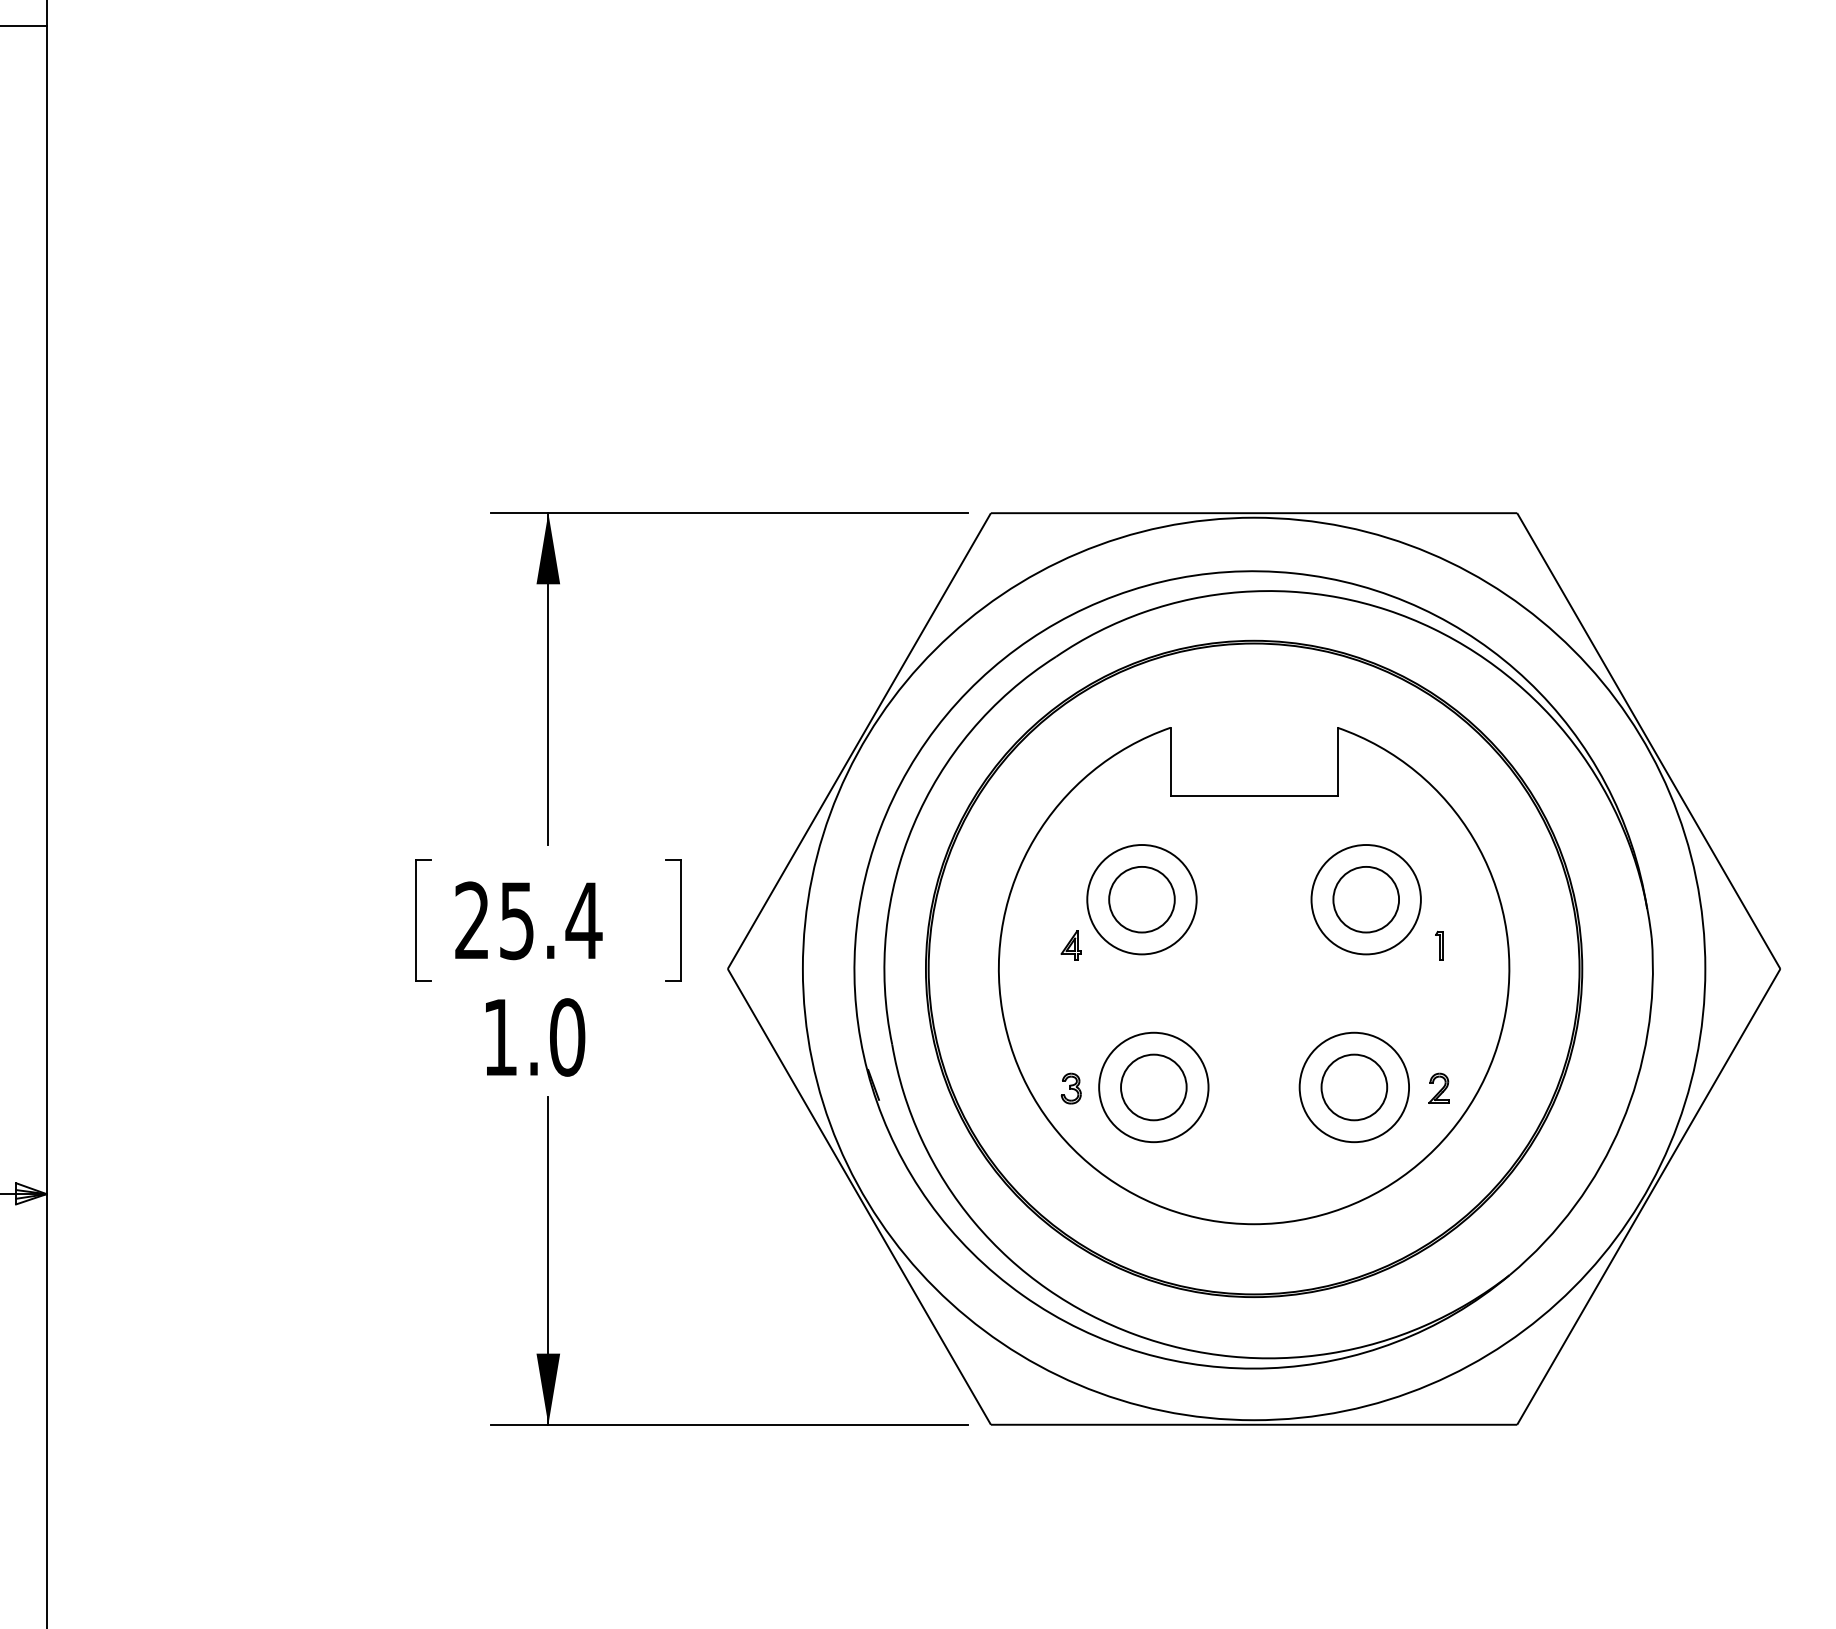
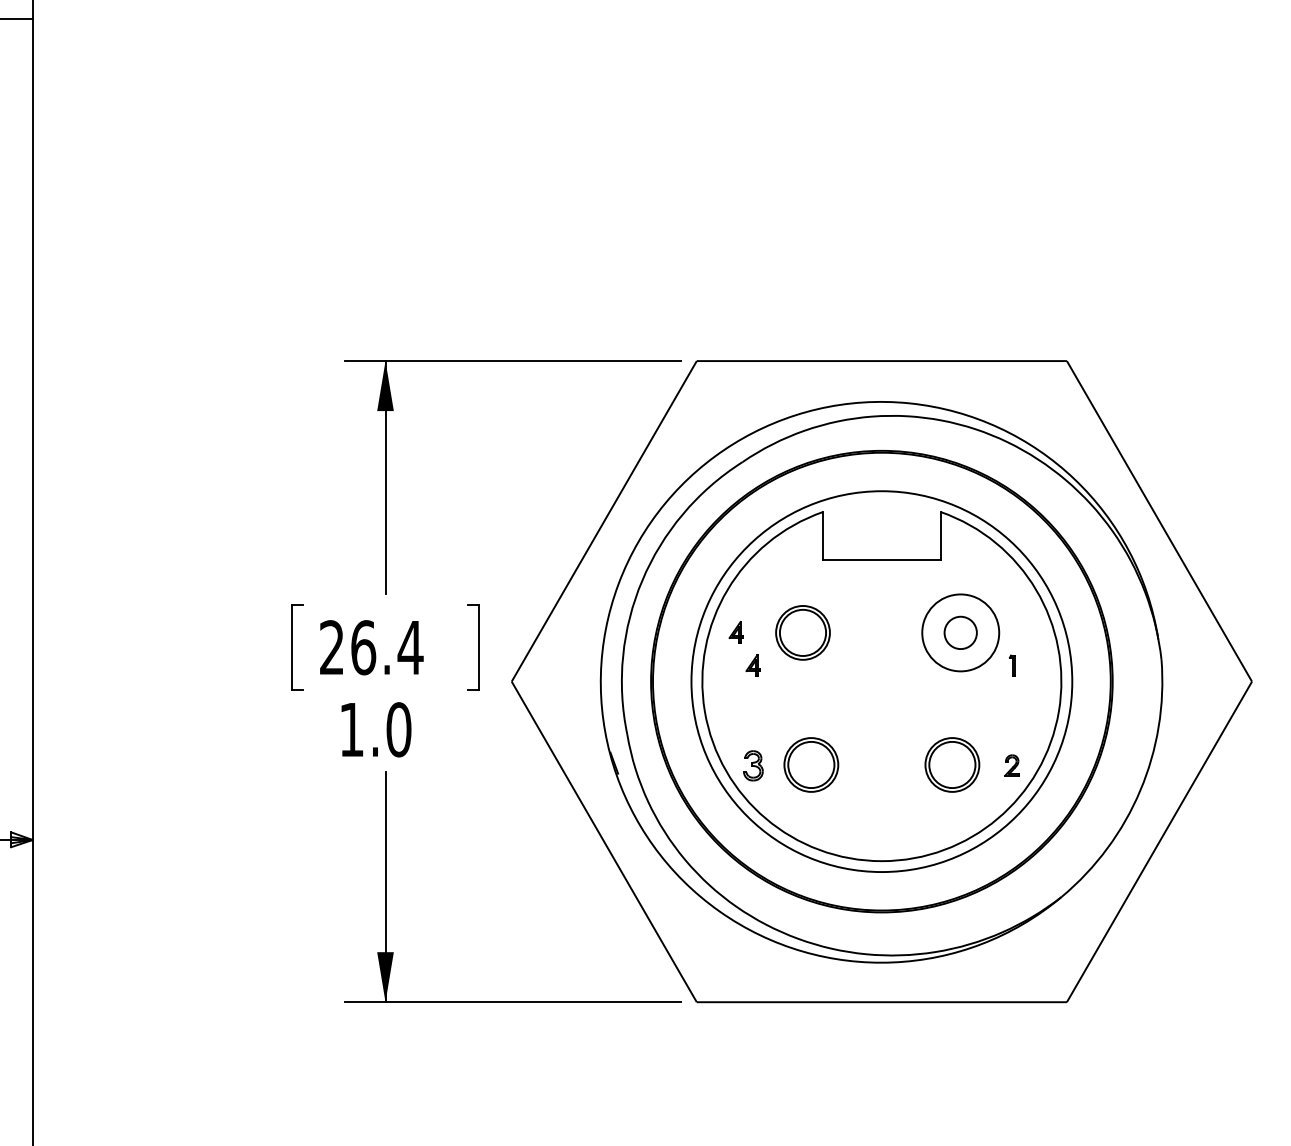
part: (1046, 898) -> (735, 632), added
circle: (1141, 899) -> (802, 632), size x0.7
circle: (1366, 899) -> (960, 632), size x0.7
text: (517, 920) -> (363, 647), 25.4 -> 26.4
circle: (1253, 968) -> (881, 681), size x0.6
circle: (1153, 1087) -> (811, 765), size x0.7
circle: (1354, 1087) -> (952, 765), size x0.7
part: (1070, 1088) -> (752, 765), size x1.4

